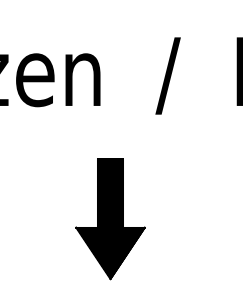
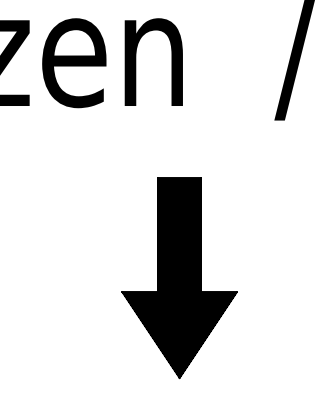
part: (110, 219) -> (179, 278), moved

